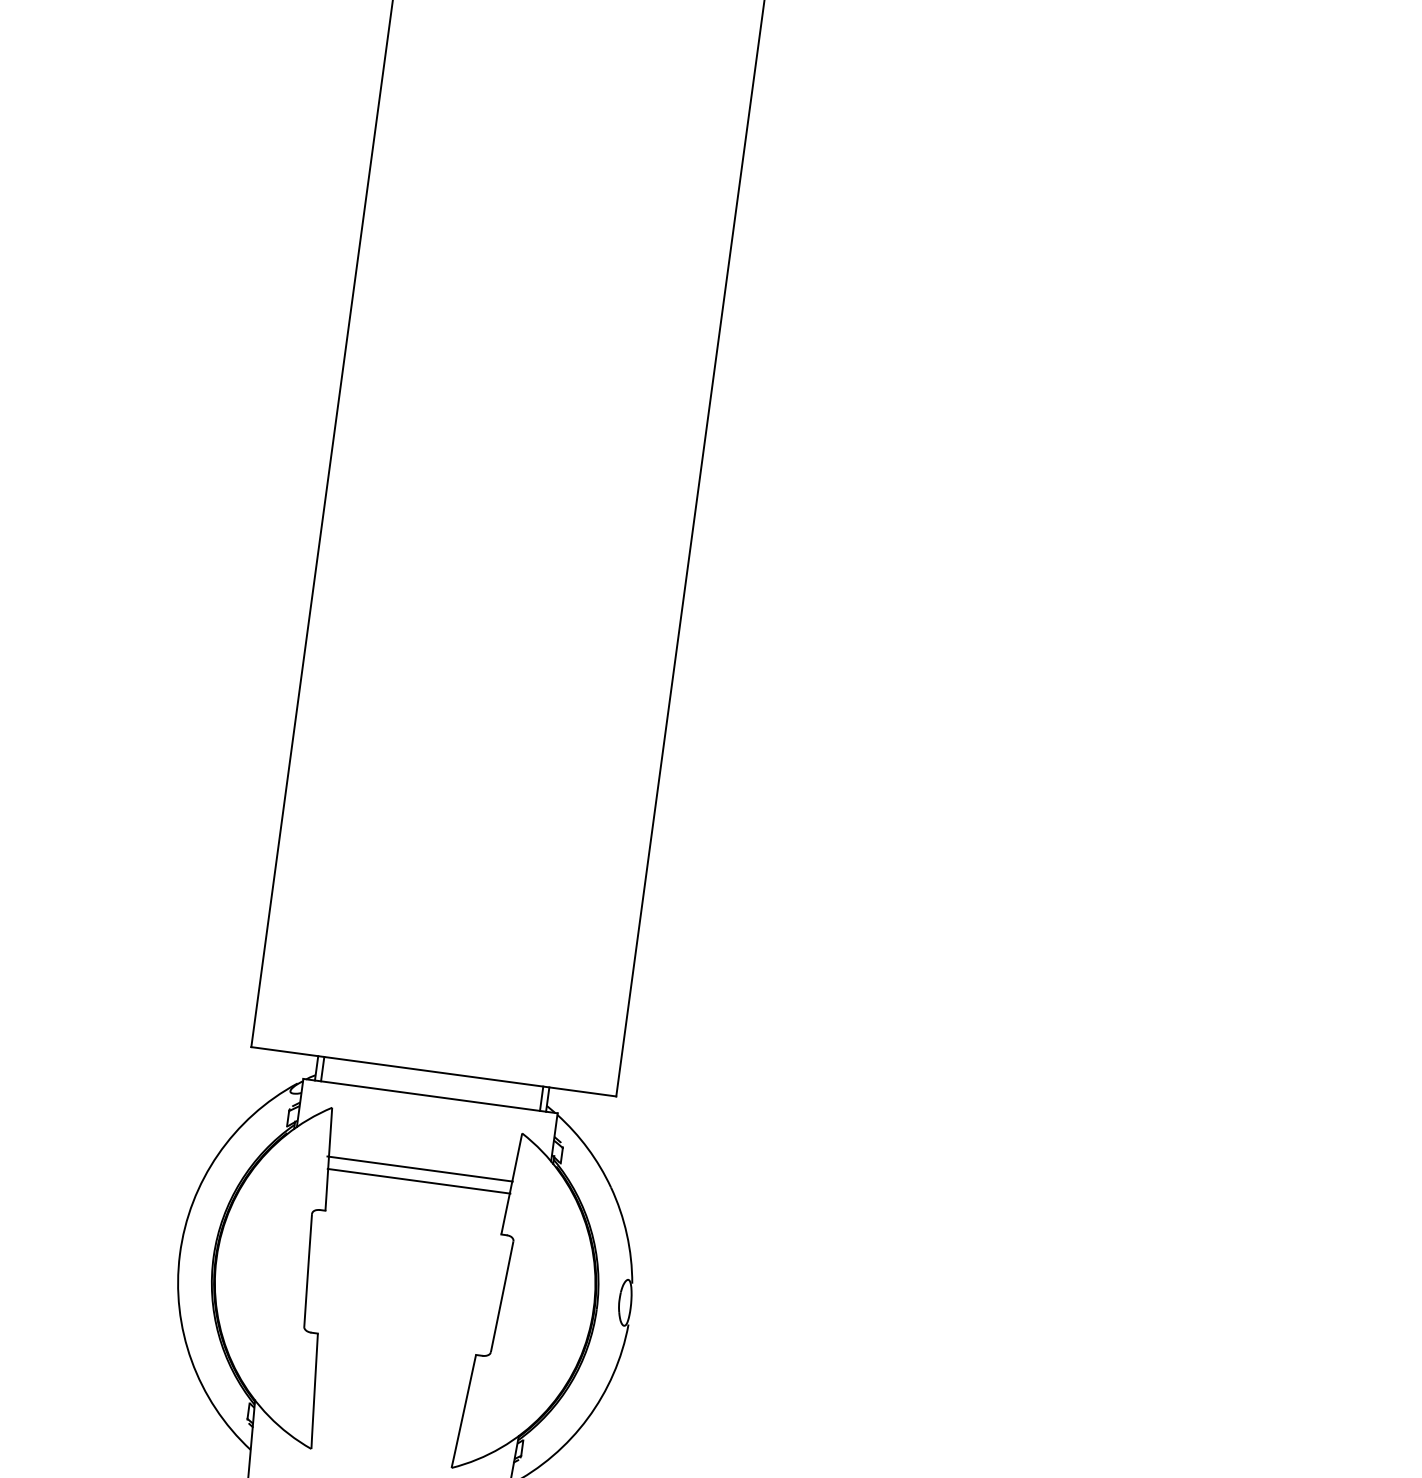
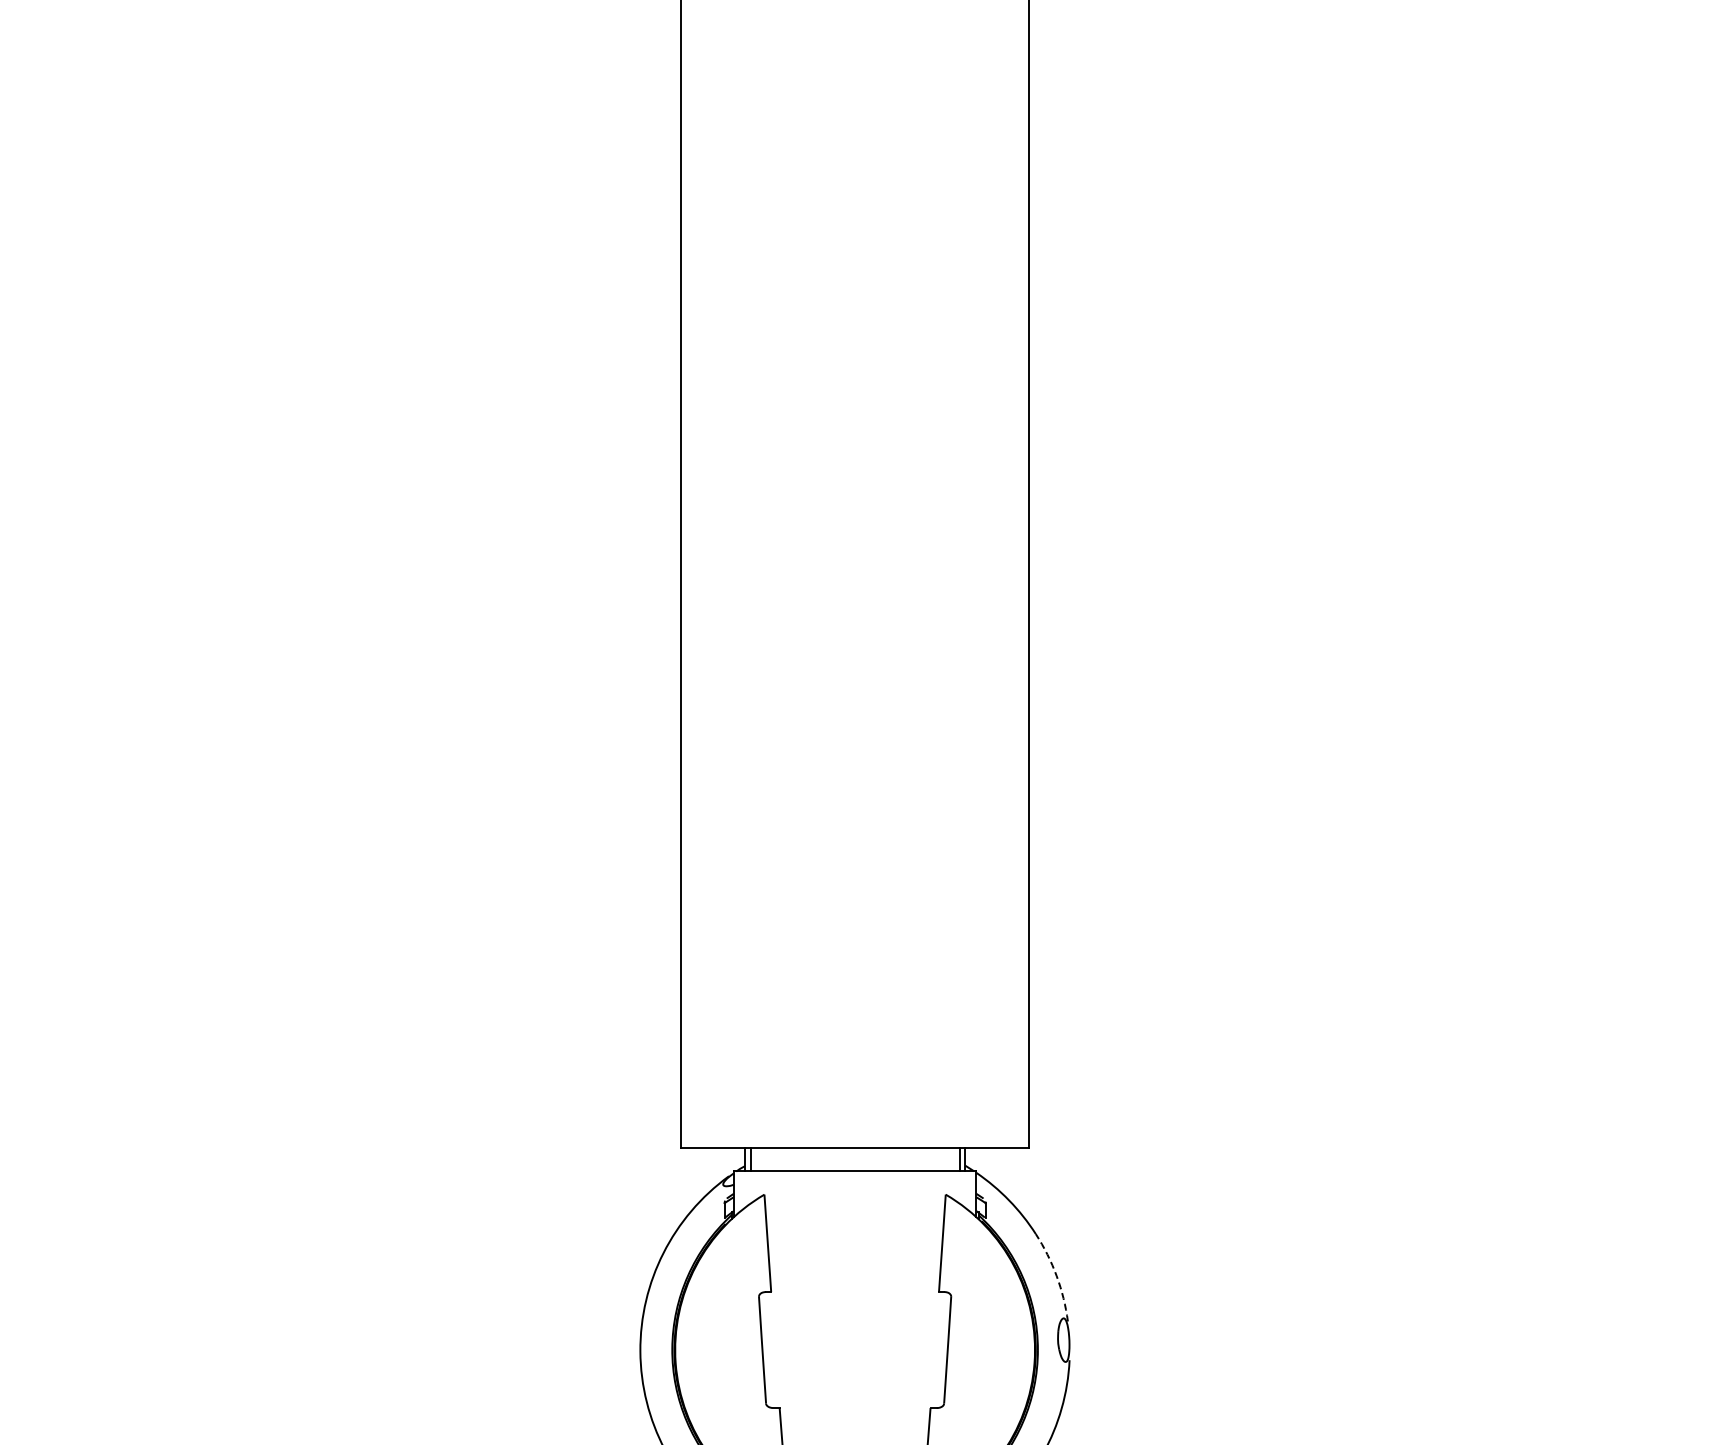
line: (420, 1168) -> (854, 1240), removed
line: (419, 1181) -> (855, 1252), removed
arc: (626, 1234) -> (1056, 1276), solid -> dashed

